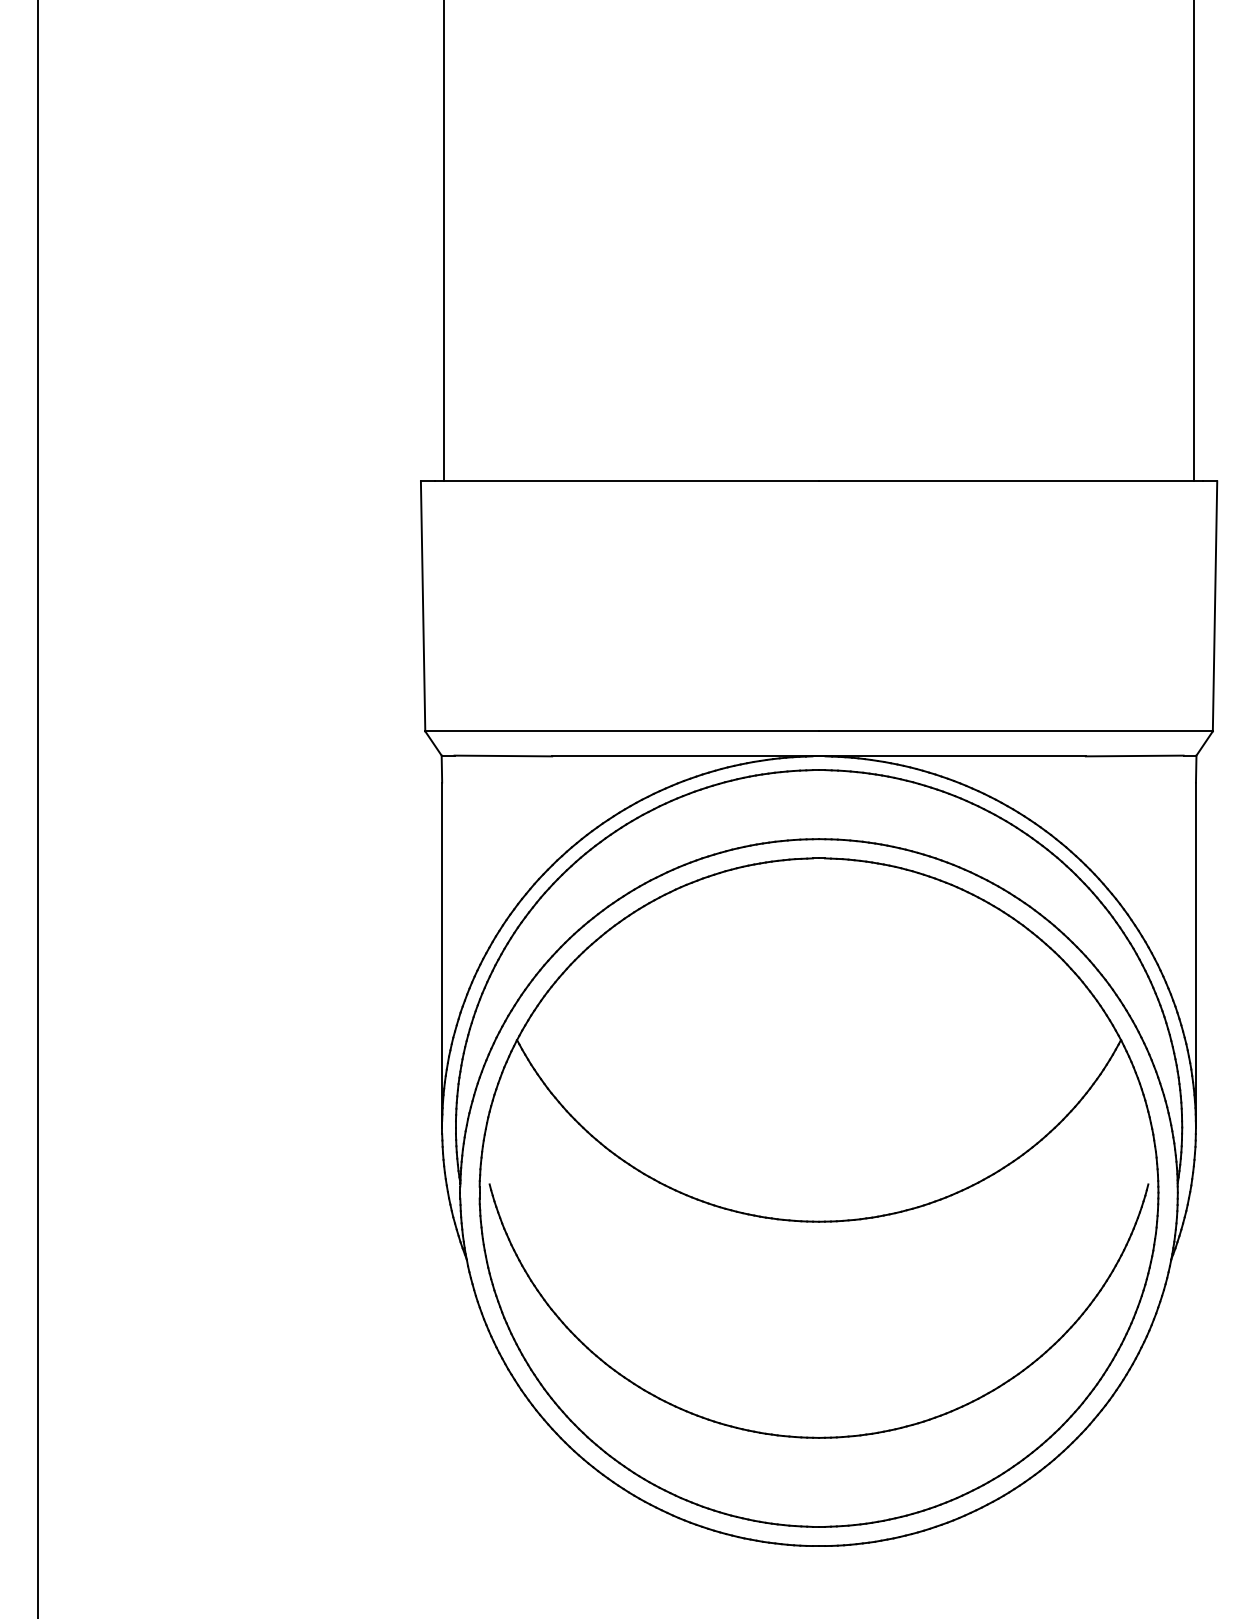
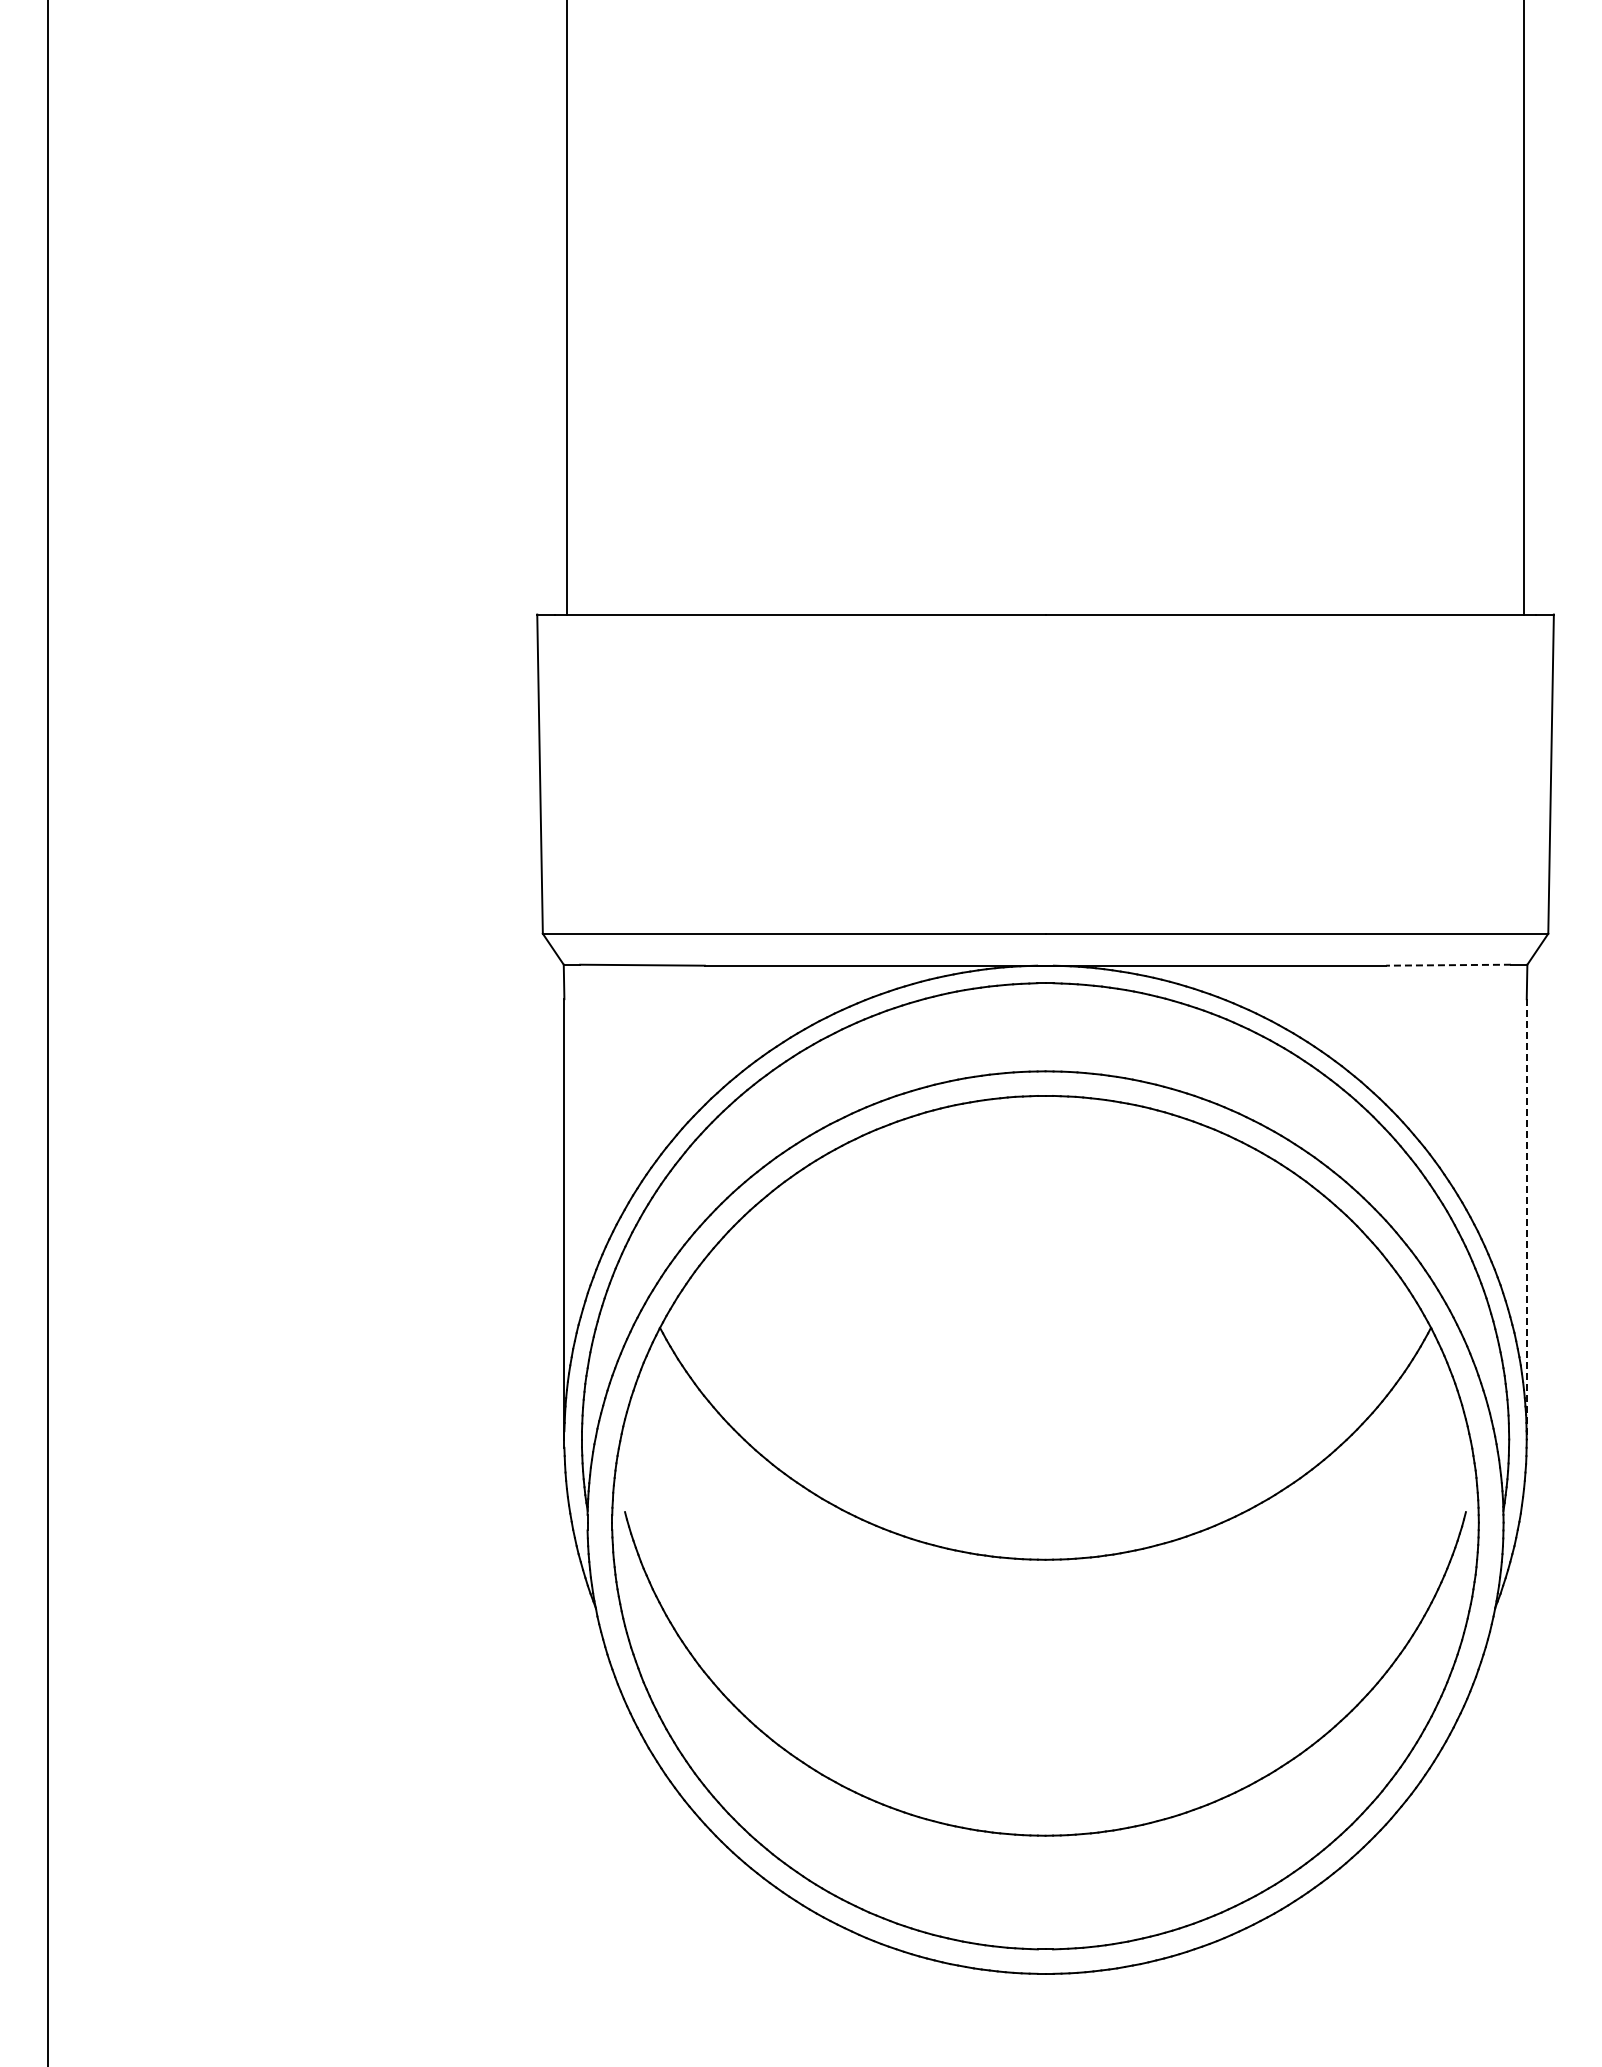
line: (1134, 756) -> (1448, 965), solid -> dashed
line: (1195, 955) -> (1526, 1219), solid -> dashed

